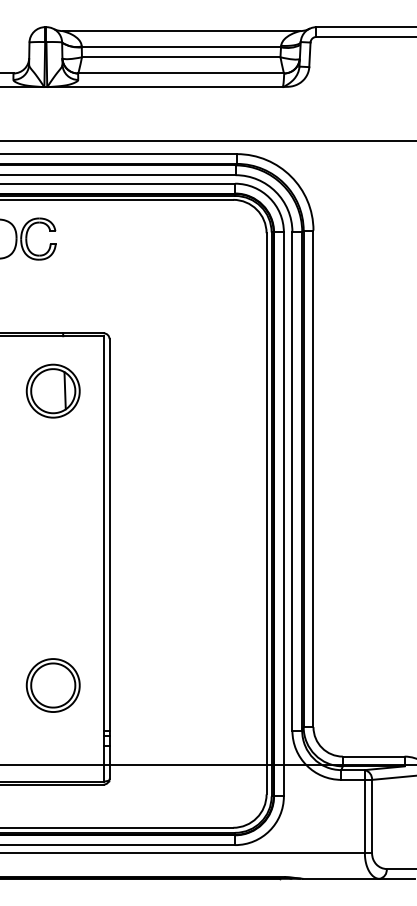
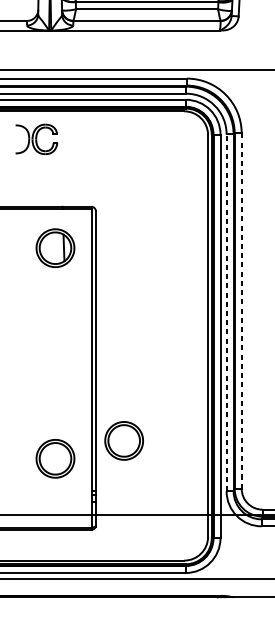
line: (313, 479) -> (241, 311), solid -> dashed
line: (292, 480) -> (226, 312), solid -> dashed
part: (148, 660) -> (123, 440), added

